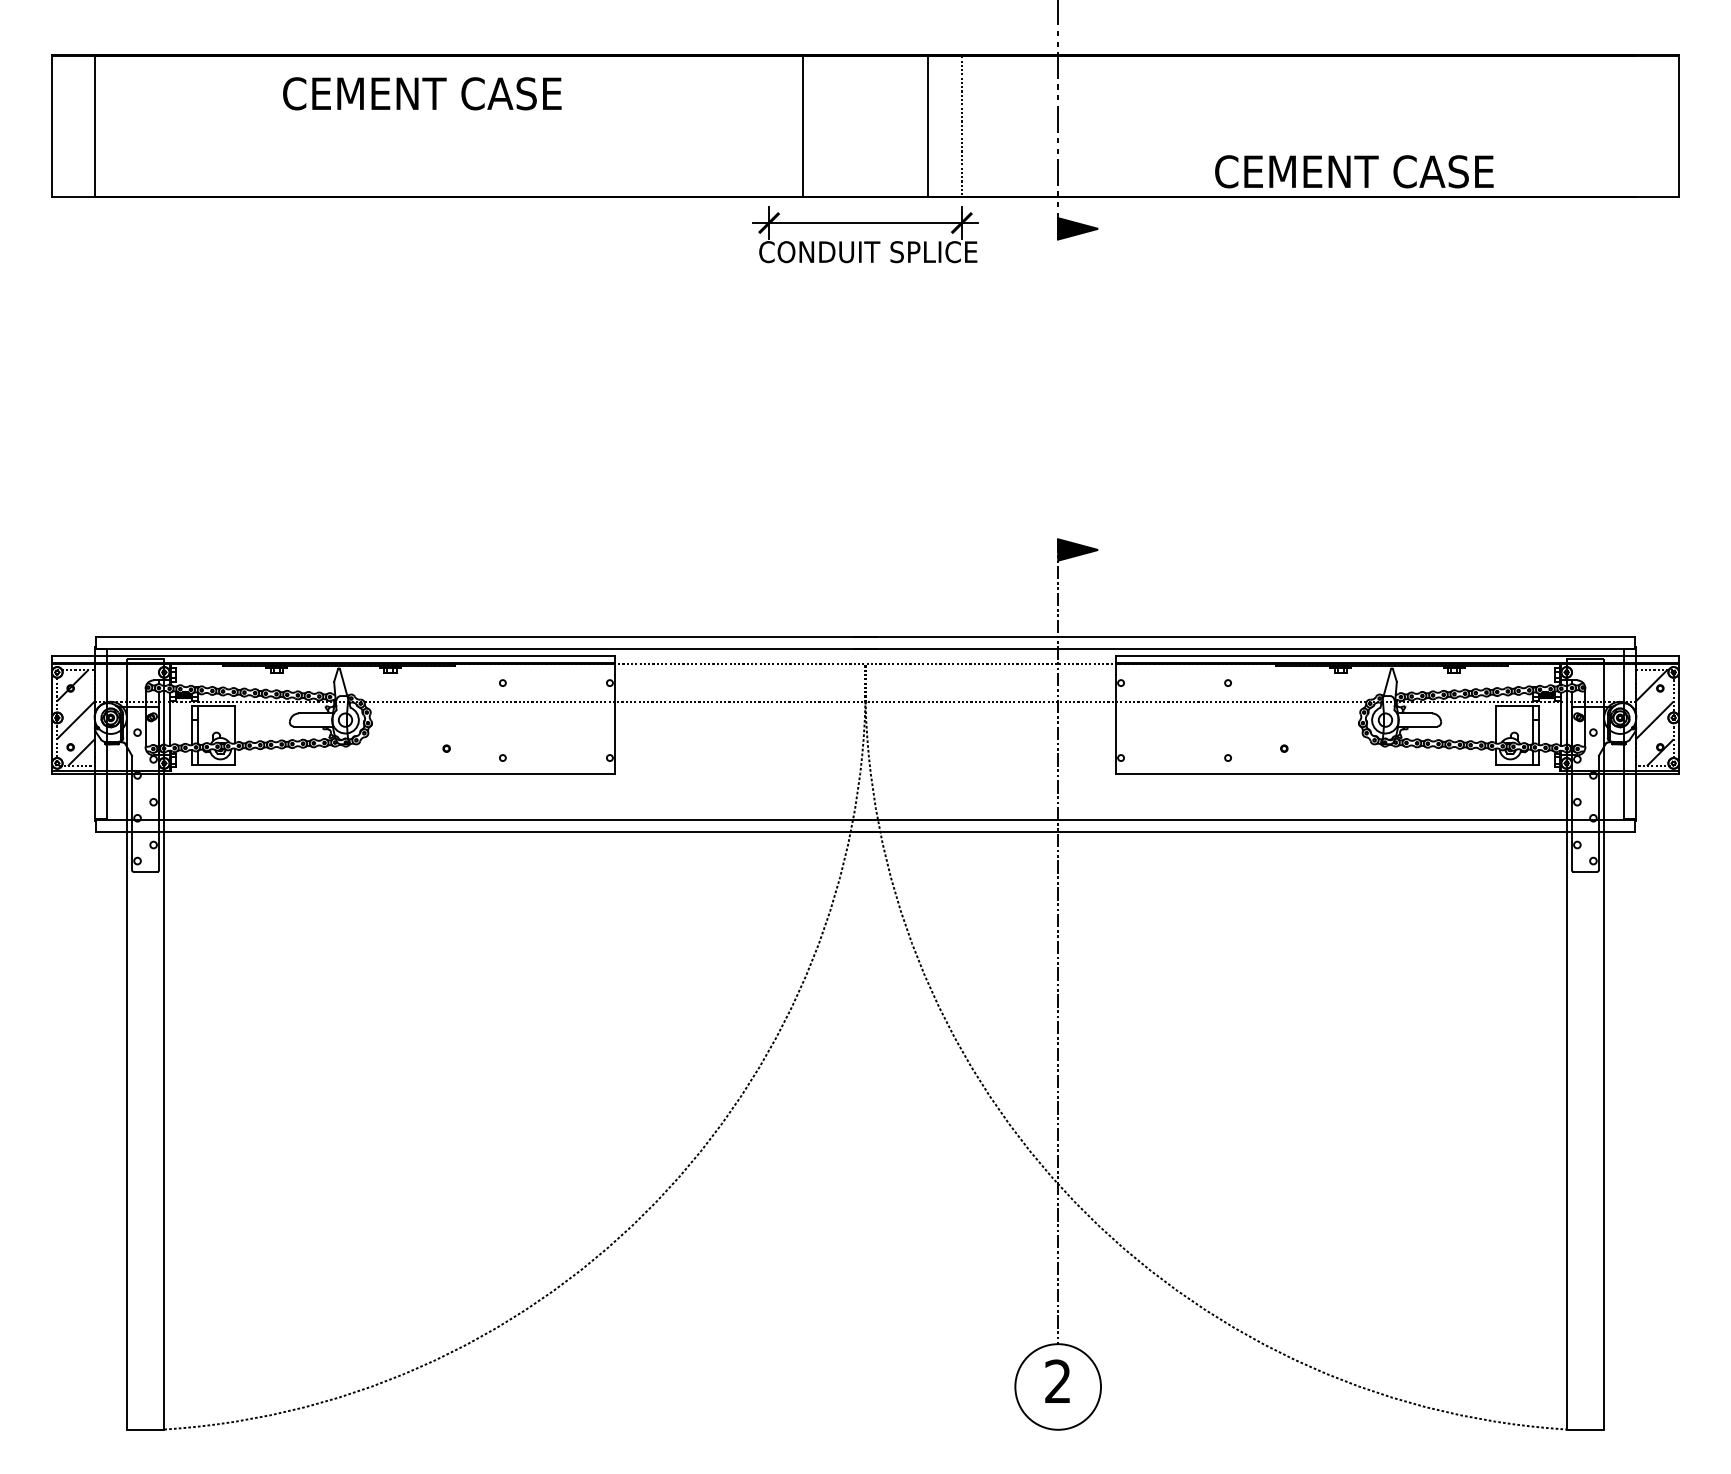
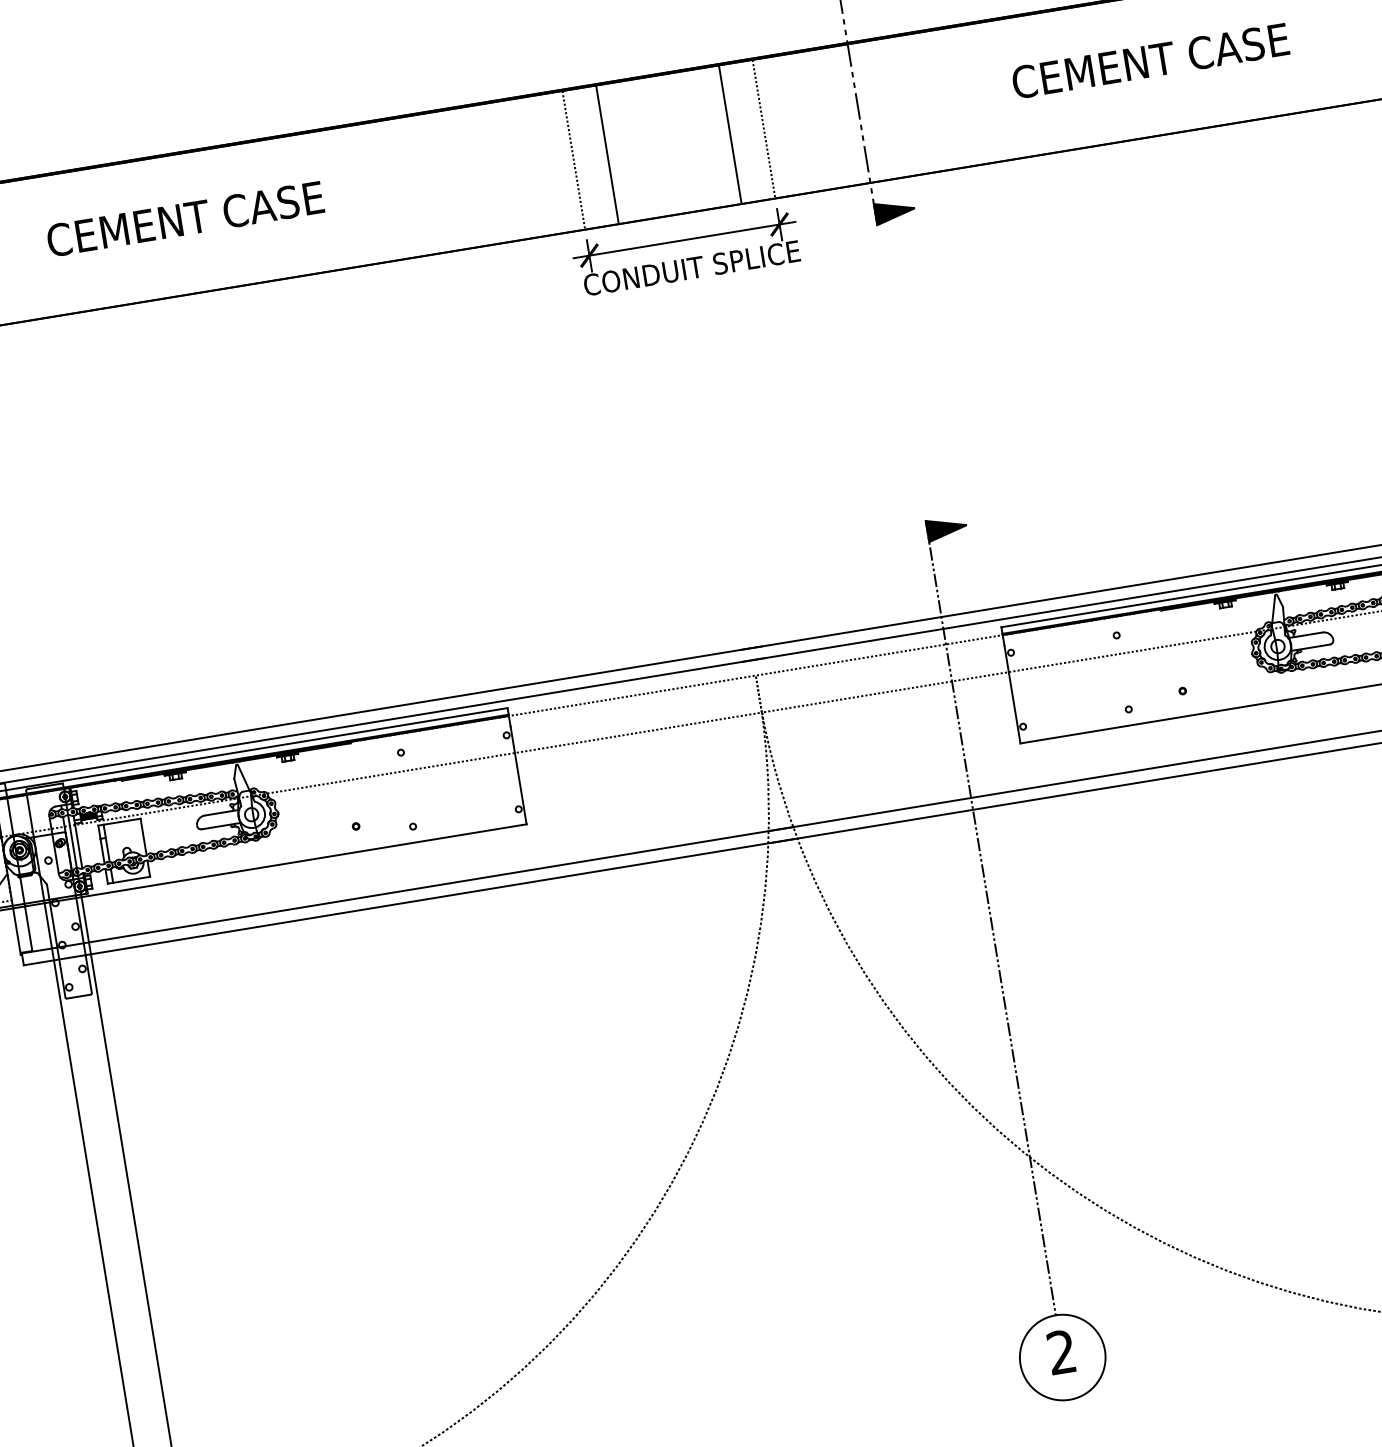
text: (422, 93) -> (185, 218), moved
line: (769, 126) -> (574, 160), added
text: (1354, 171) -> (1150, 60), moved

